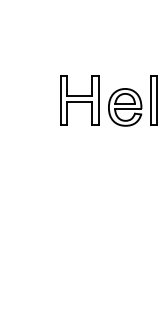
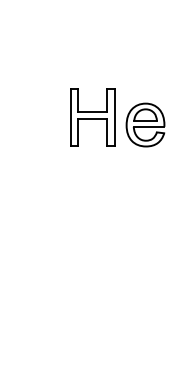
part: (153, 100) -> (178, 117), removed

